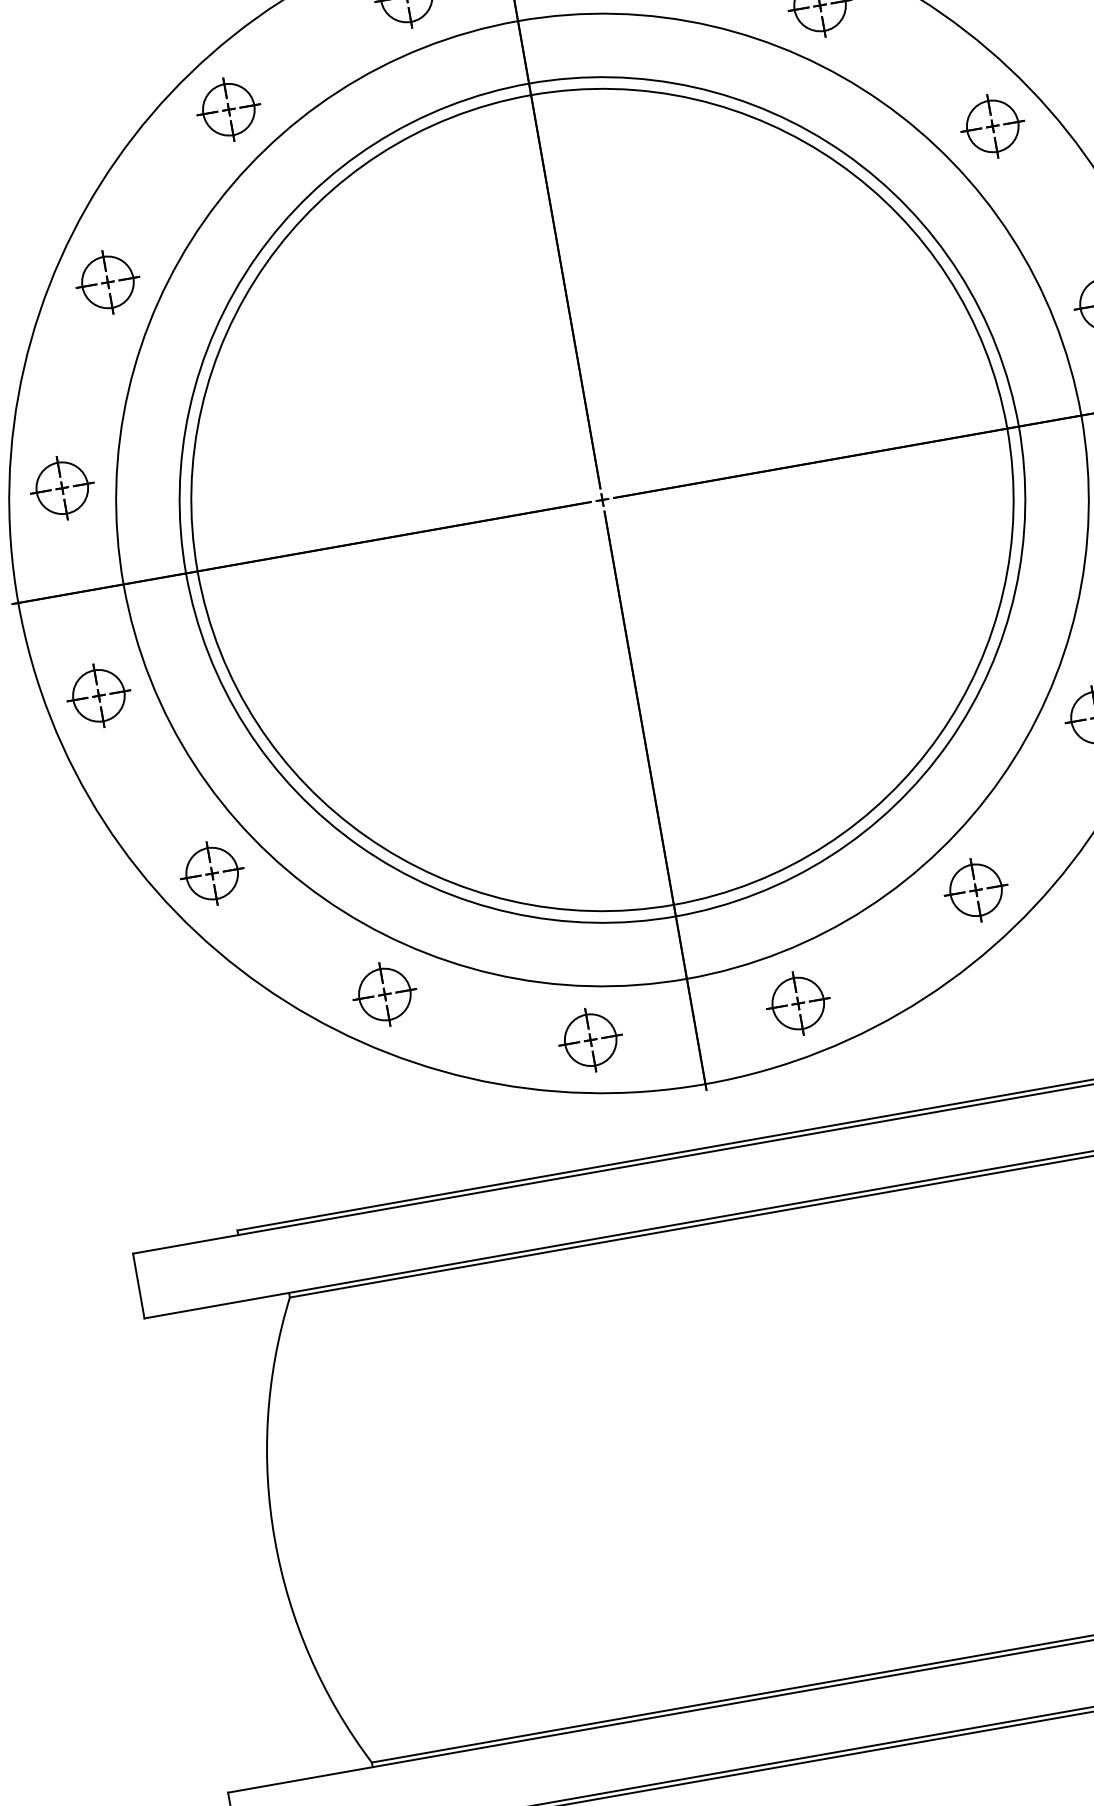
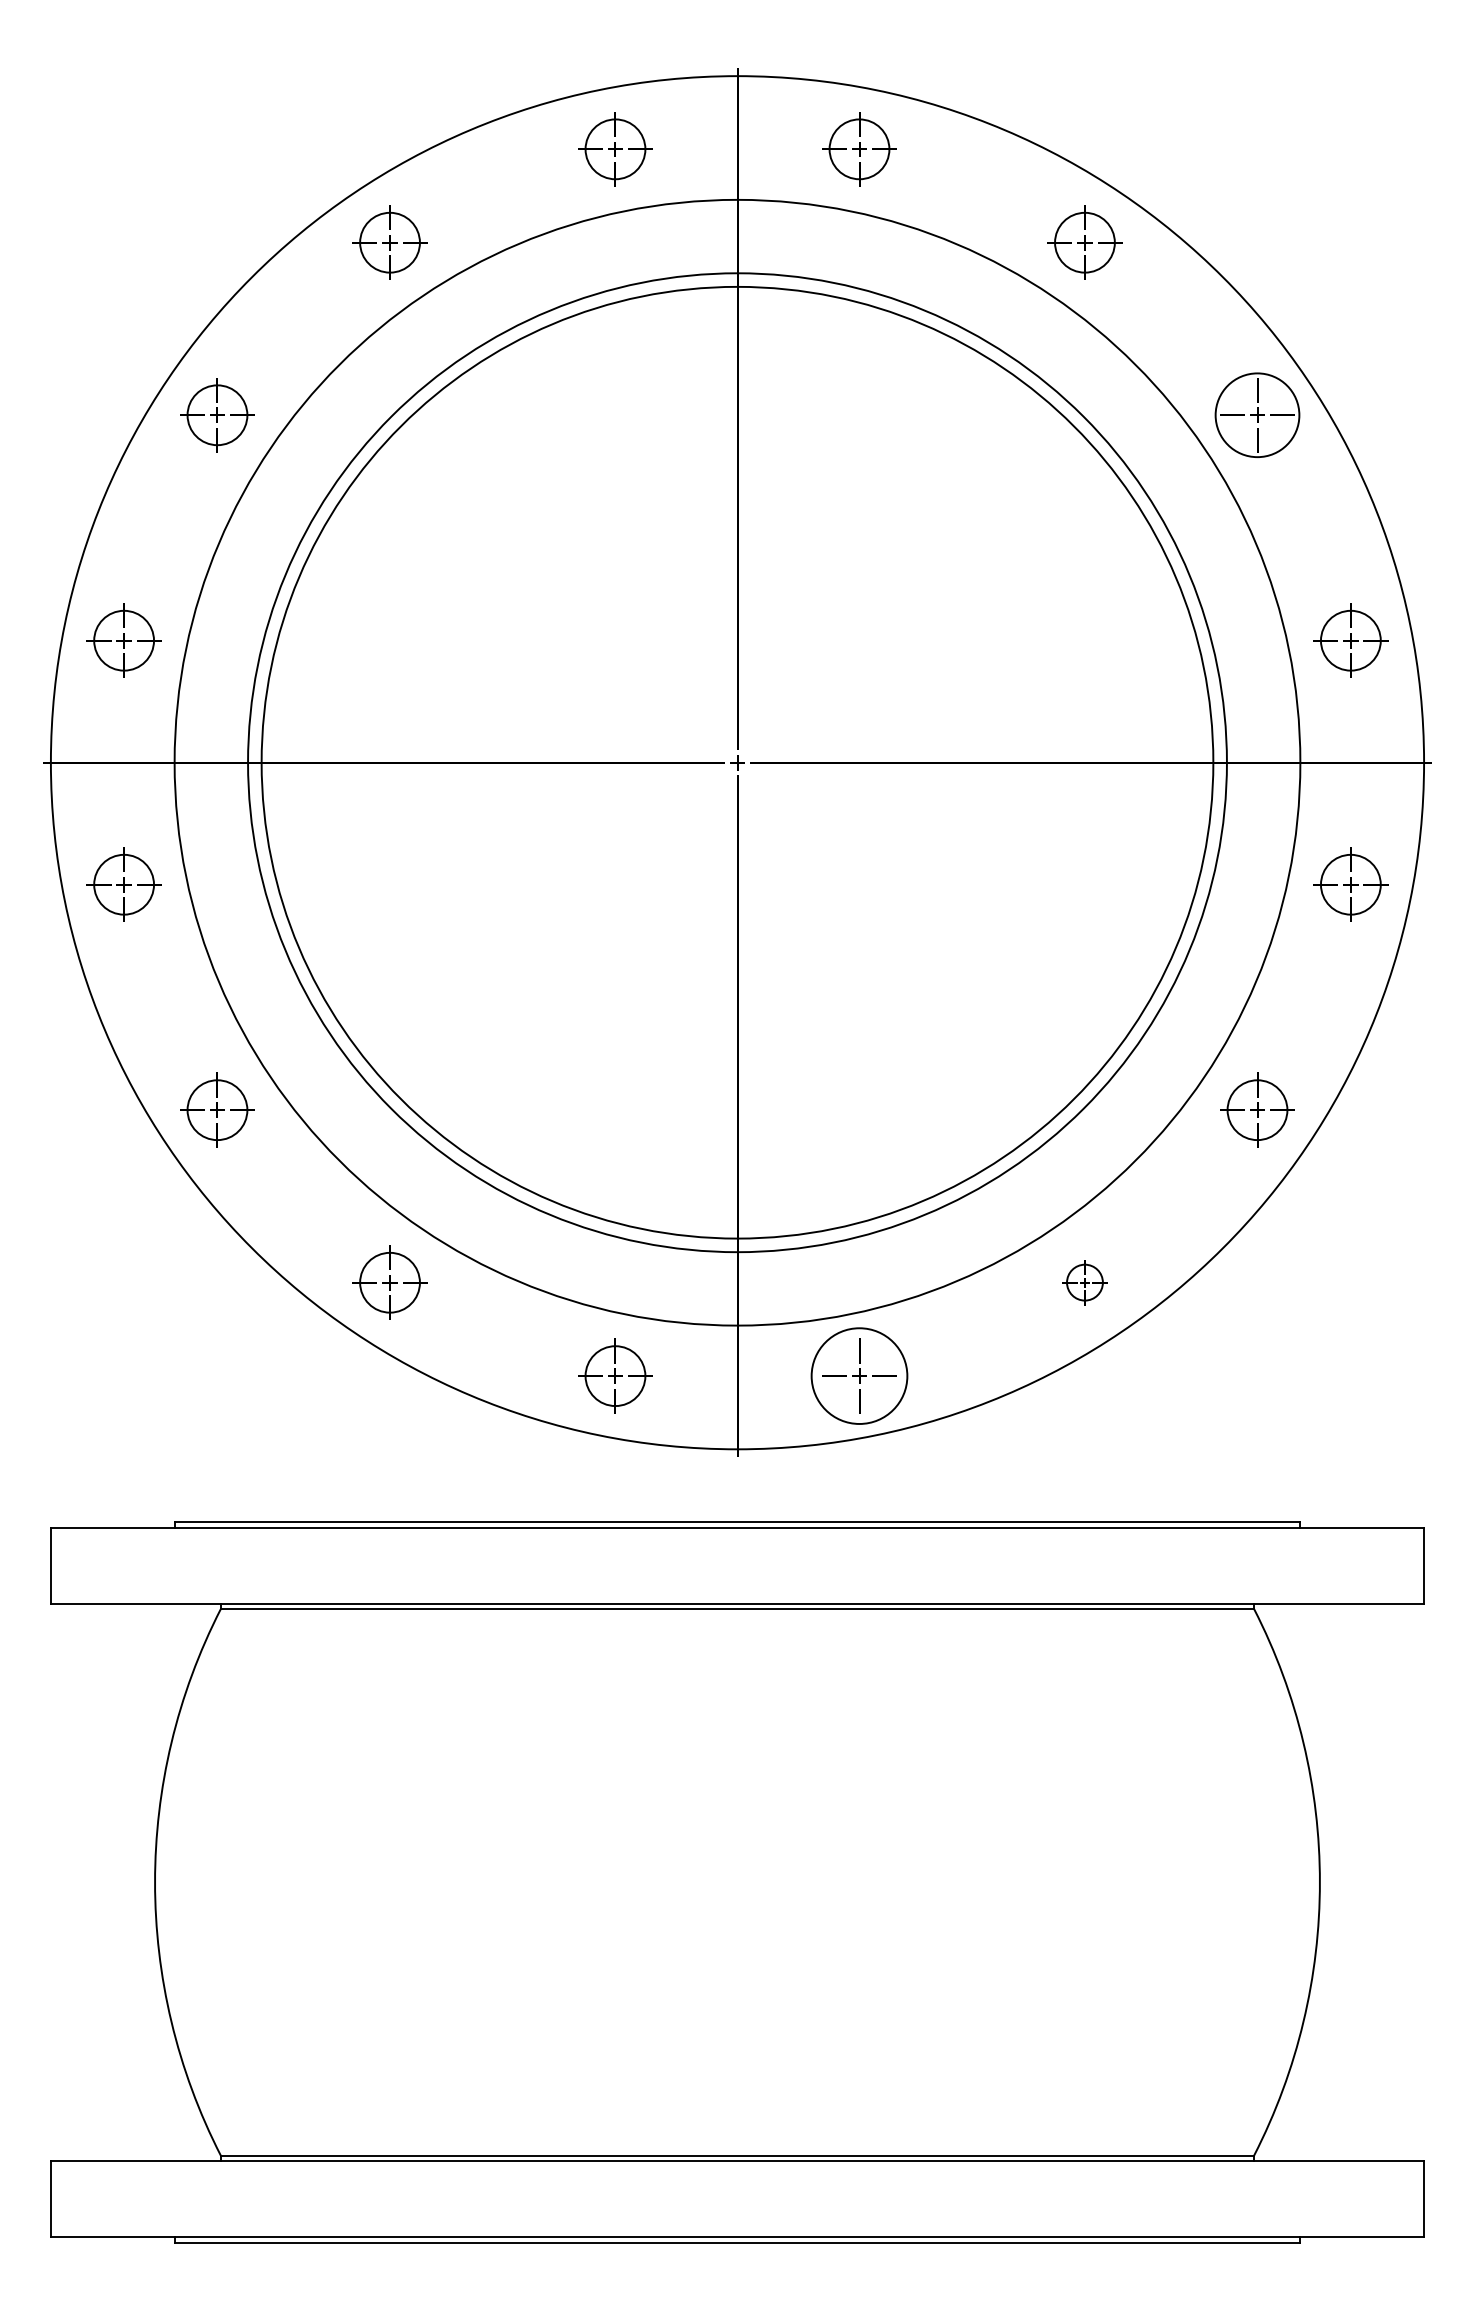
circle: (992, 126) -> (1257, 415), size x1.4
part: (975, 890) -> (1084, 1282), size x0.6
circle: (798, 1003) -> (859, 1376), size x1.6

